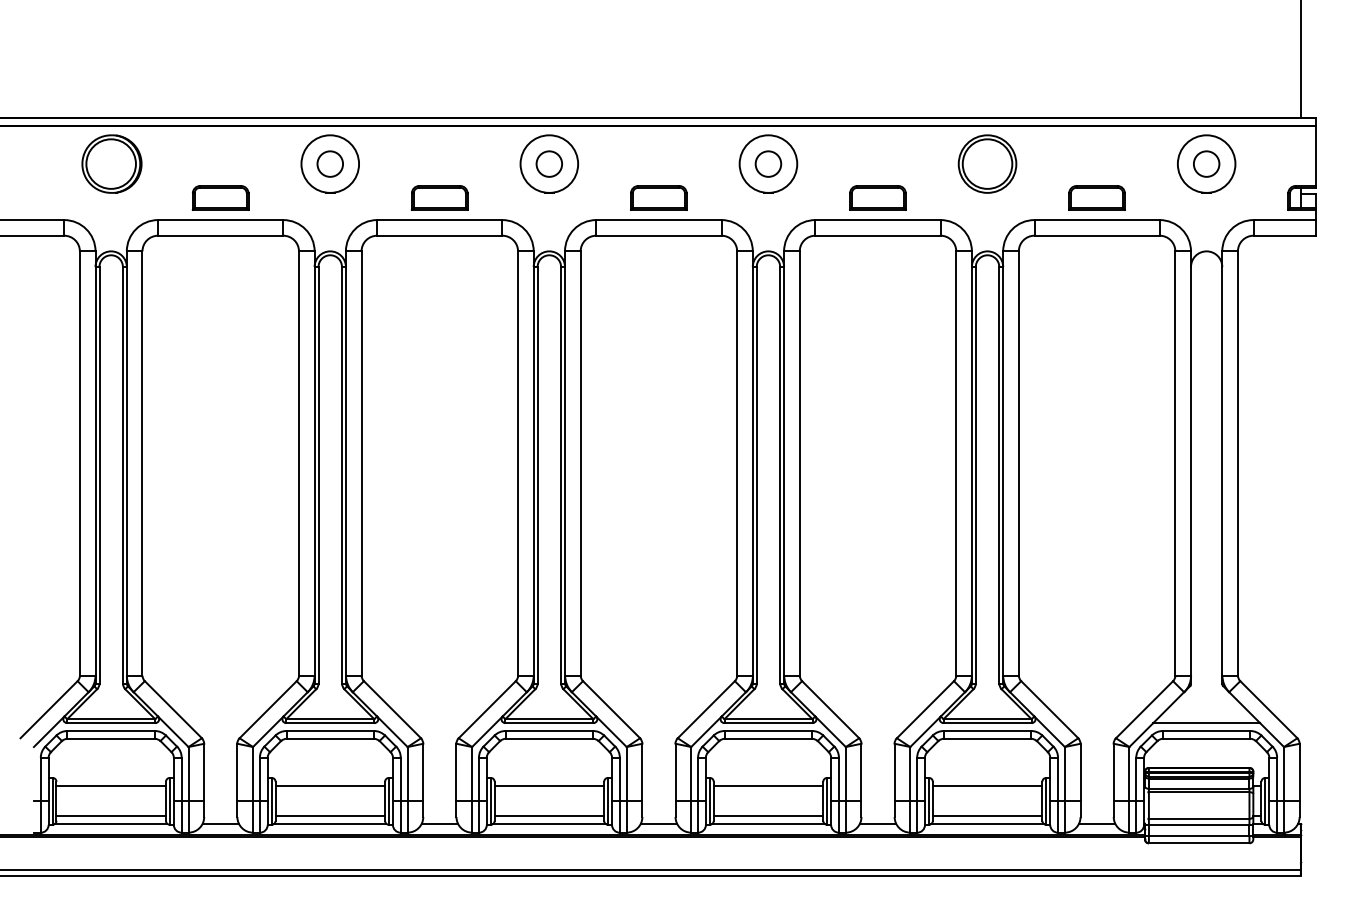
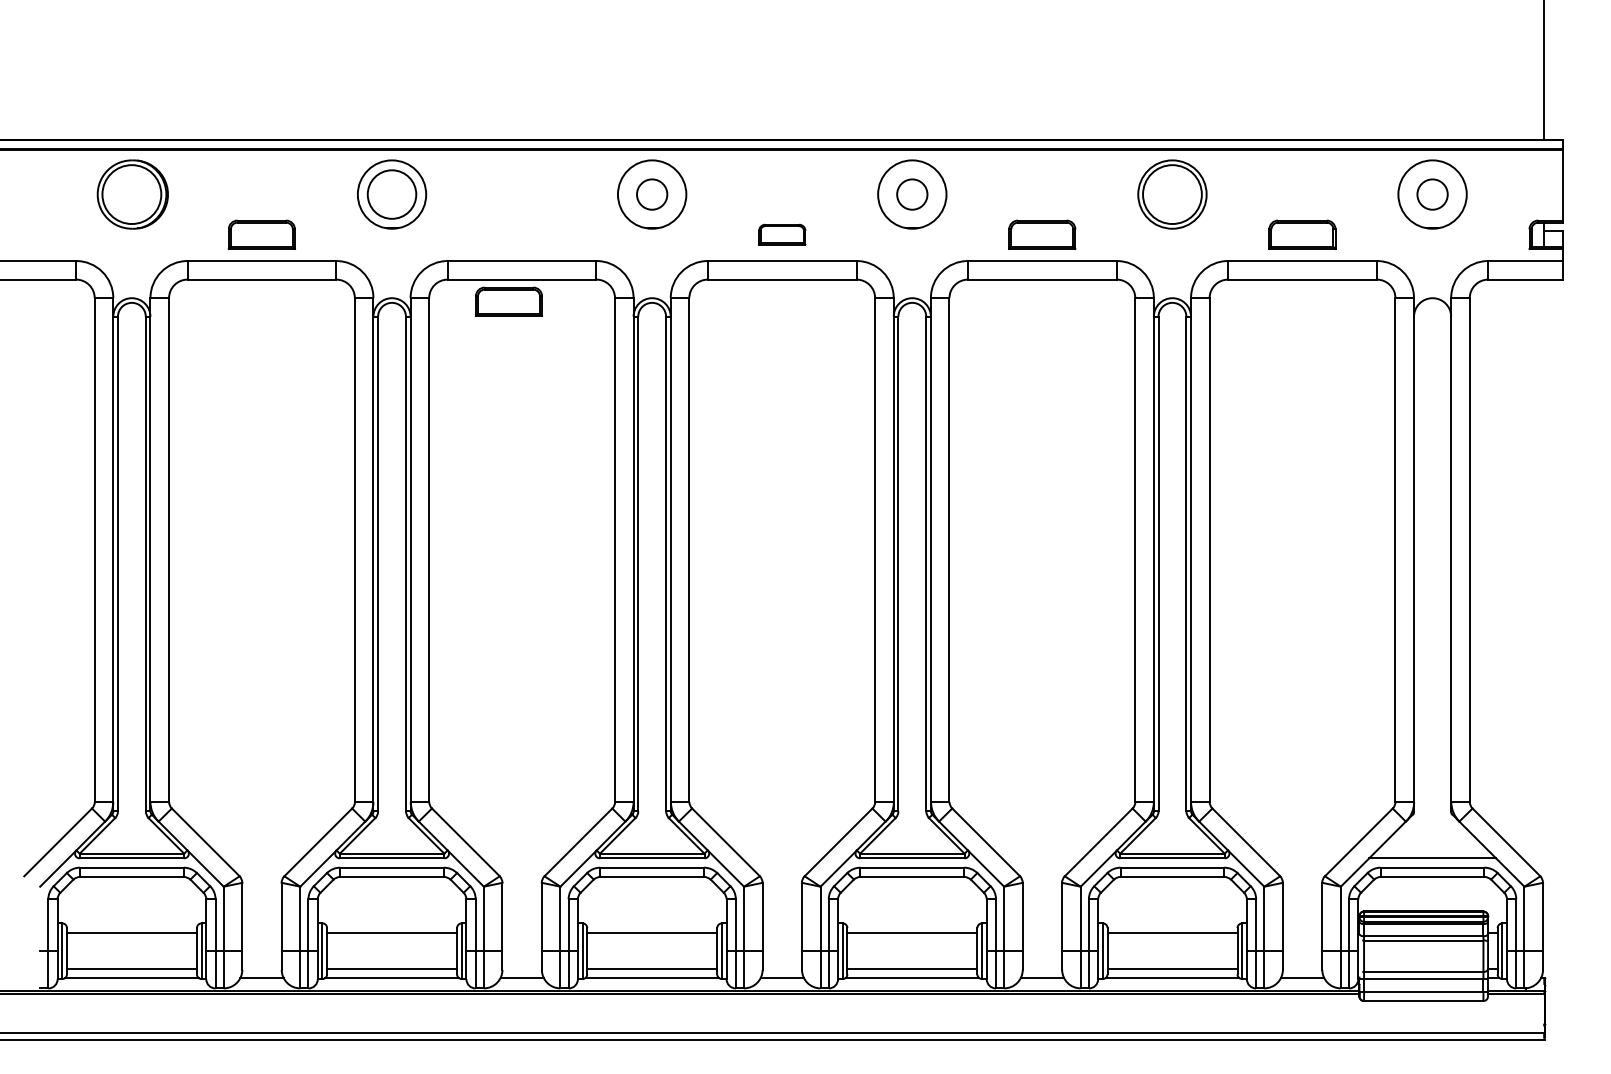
circle: (329, 164) -> (391, 194), size x1.6
part: (439, 197) -> (508, 301), moved
part: (659, 197) -> (782, 234), size x0.7

